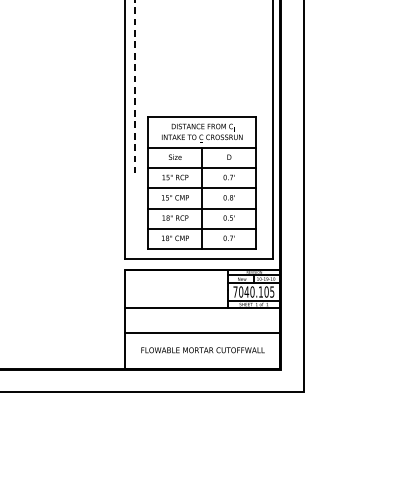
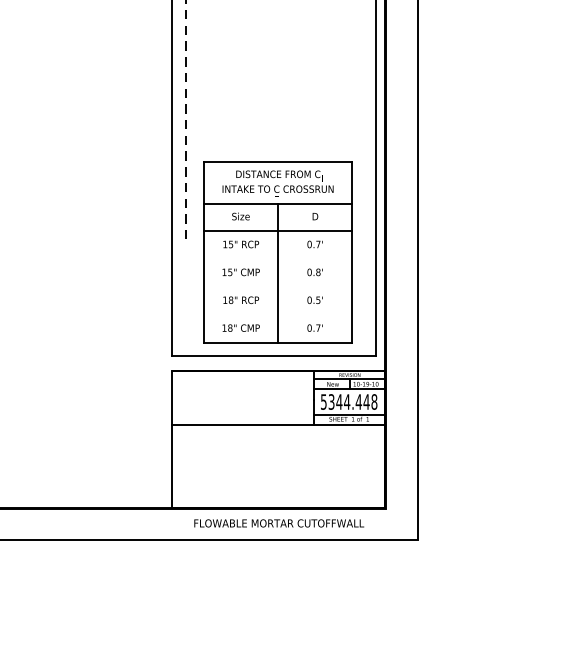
line: (202, 188) -> (278, 259), removed
line: (202, 208) -> (278, 287), removed
line: (202, 228) -> (278, 314), removed
text: (253, 291) -> (348, 401), 7040.105 -> 5344.448
line: (202, 333) -> (278, 459), removed
text: (202, 350) -> (278, 523), moved

